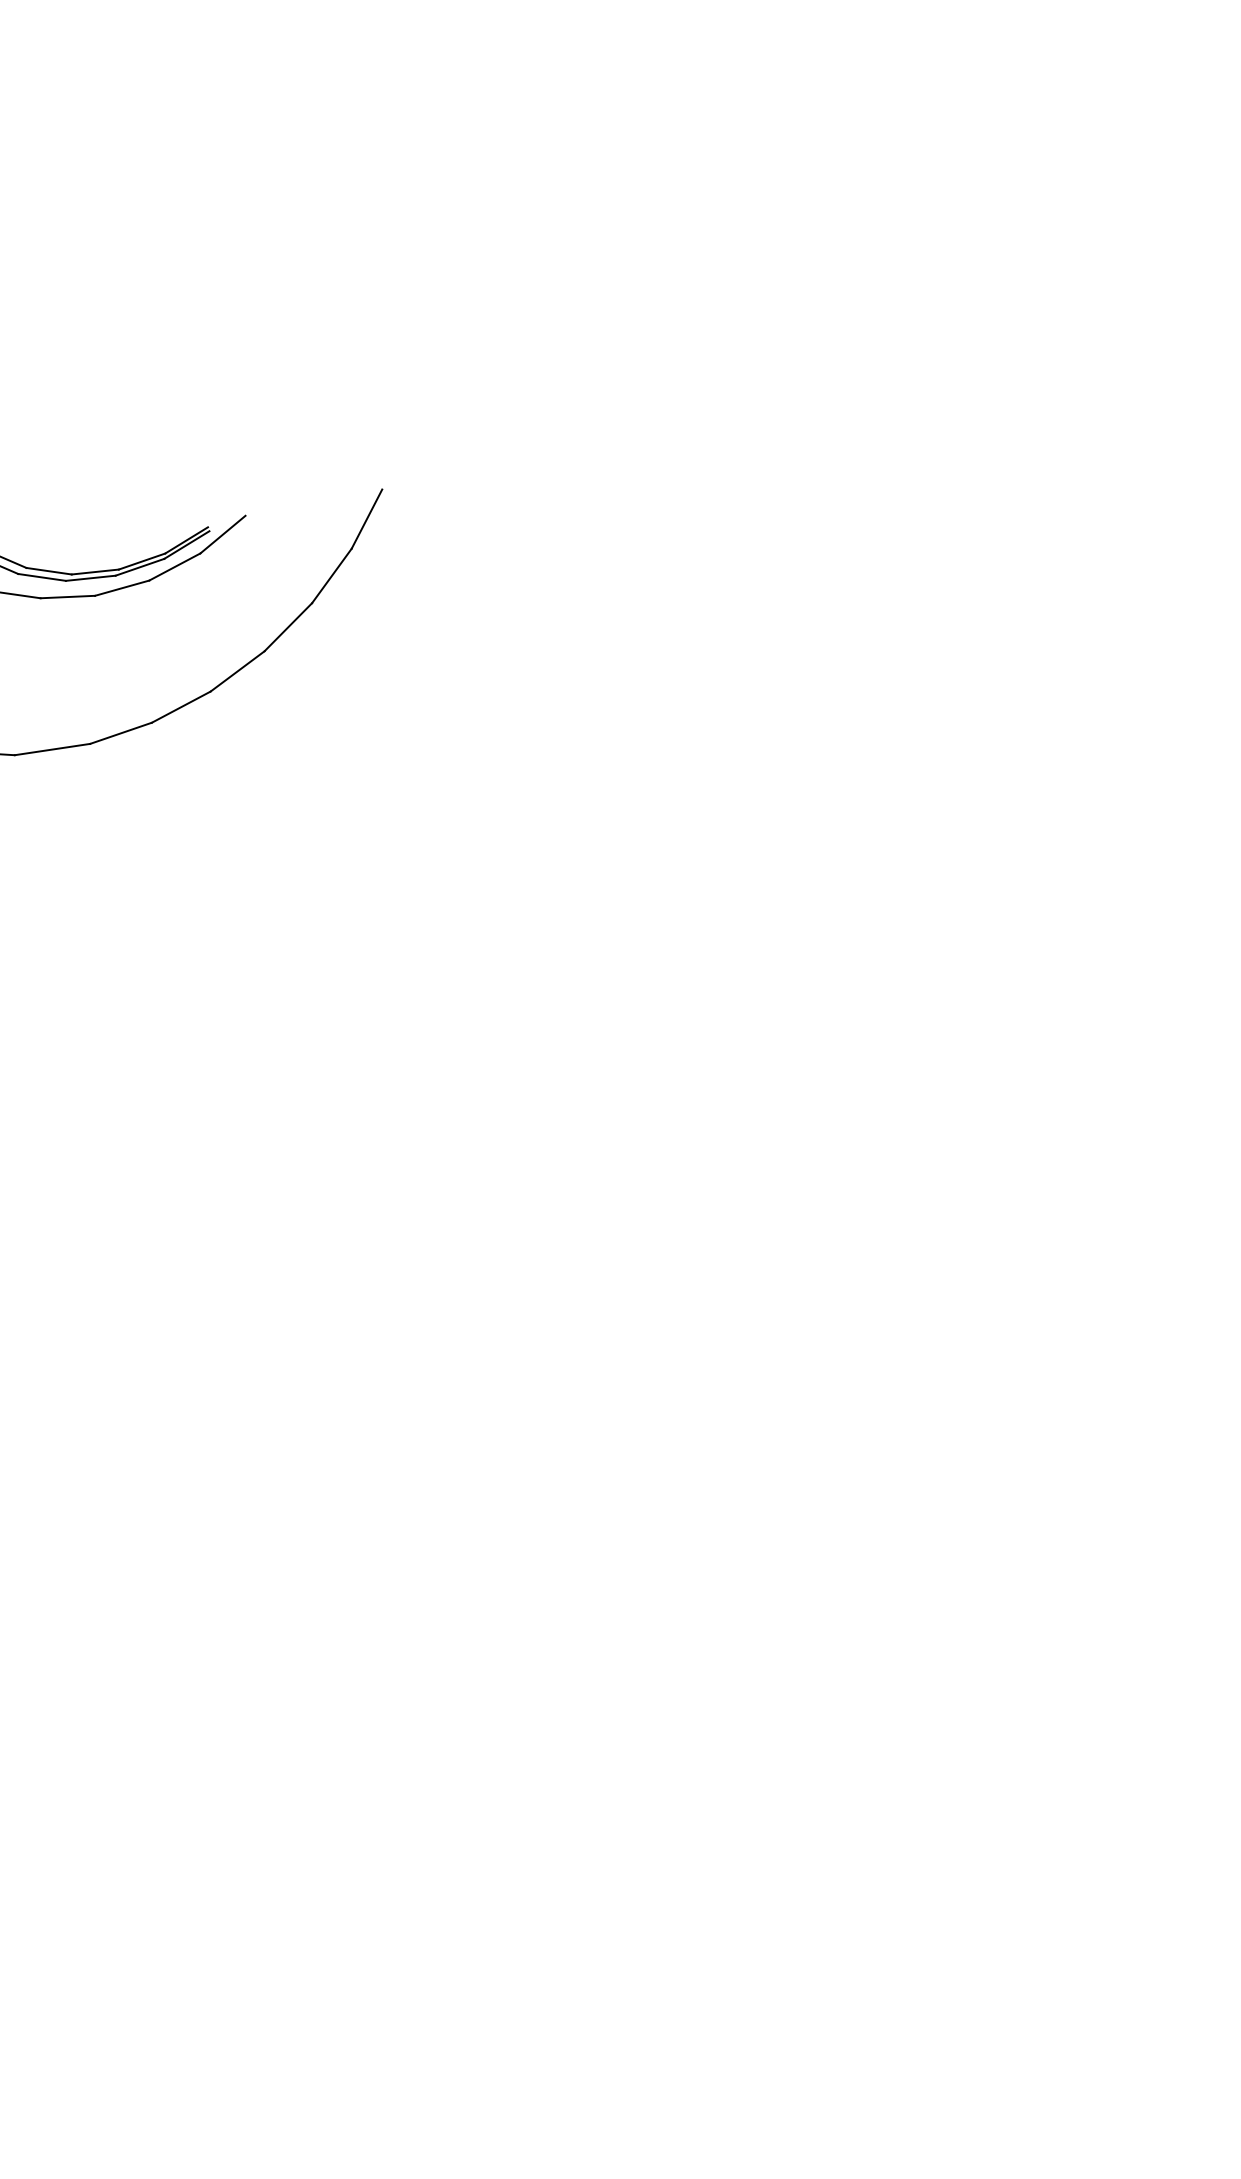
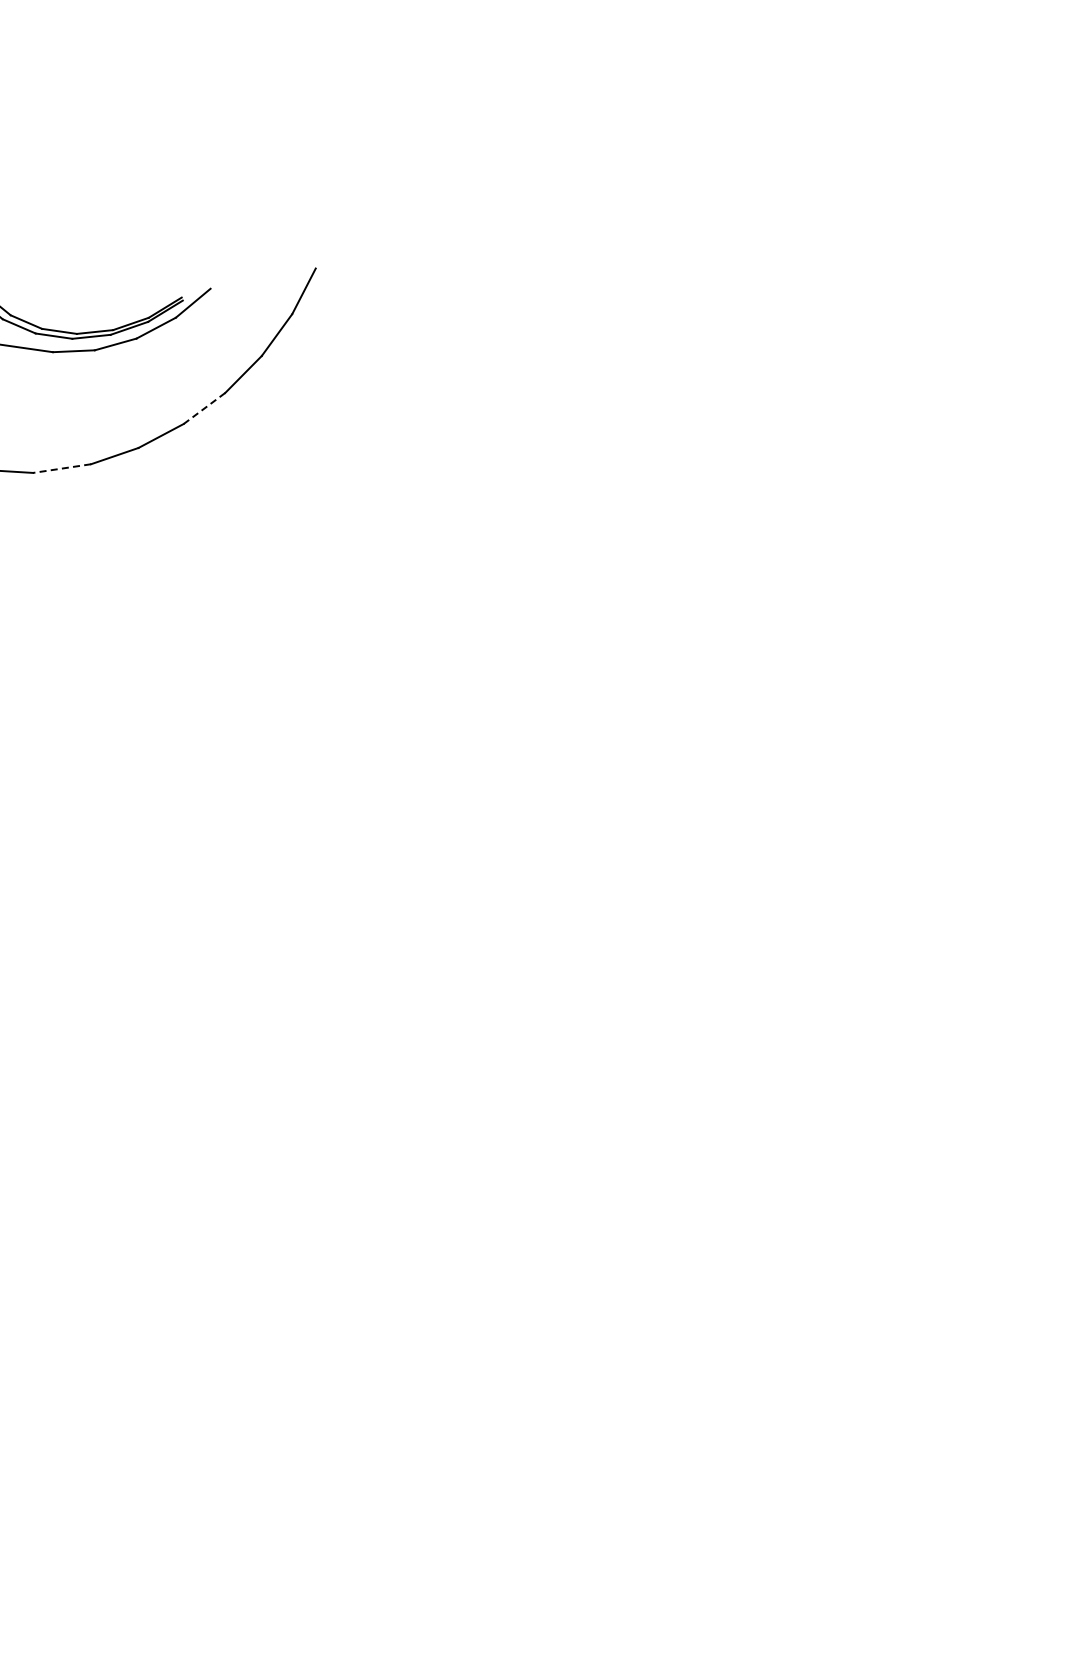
line: (237, 671) -> (204, 408), solid -> dashed
line: (51, 749) -> (61, 468), solid -> dashed

